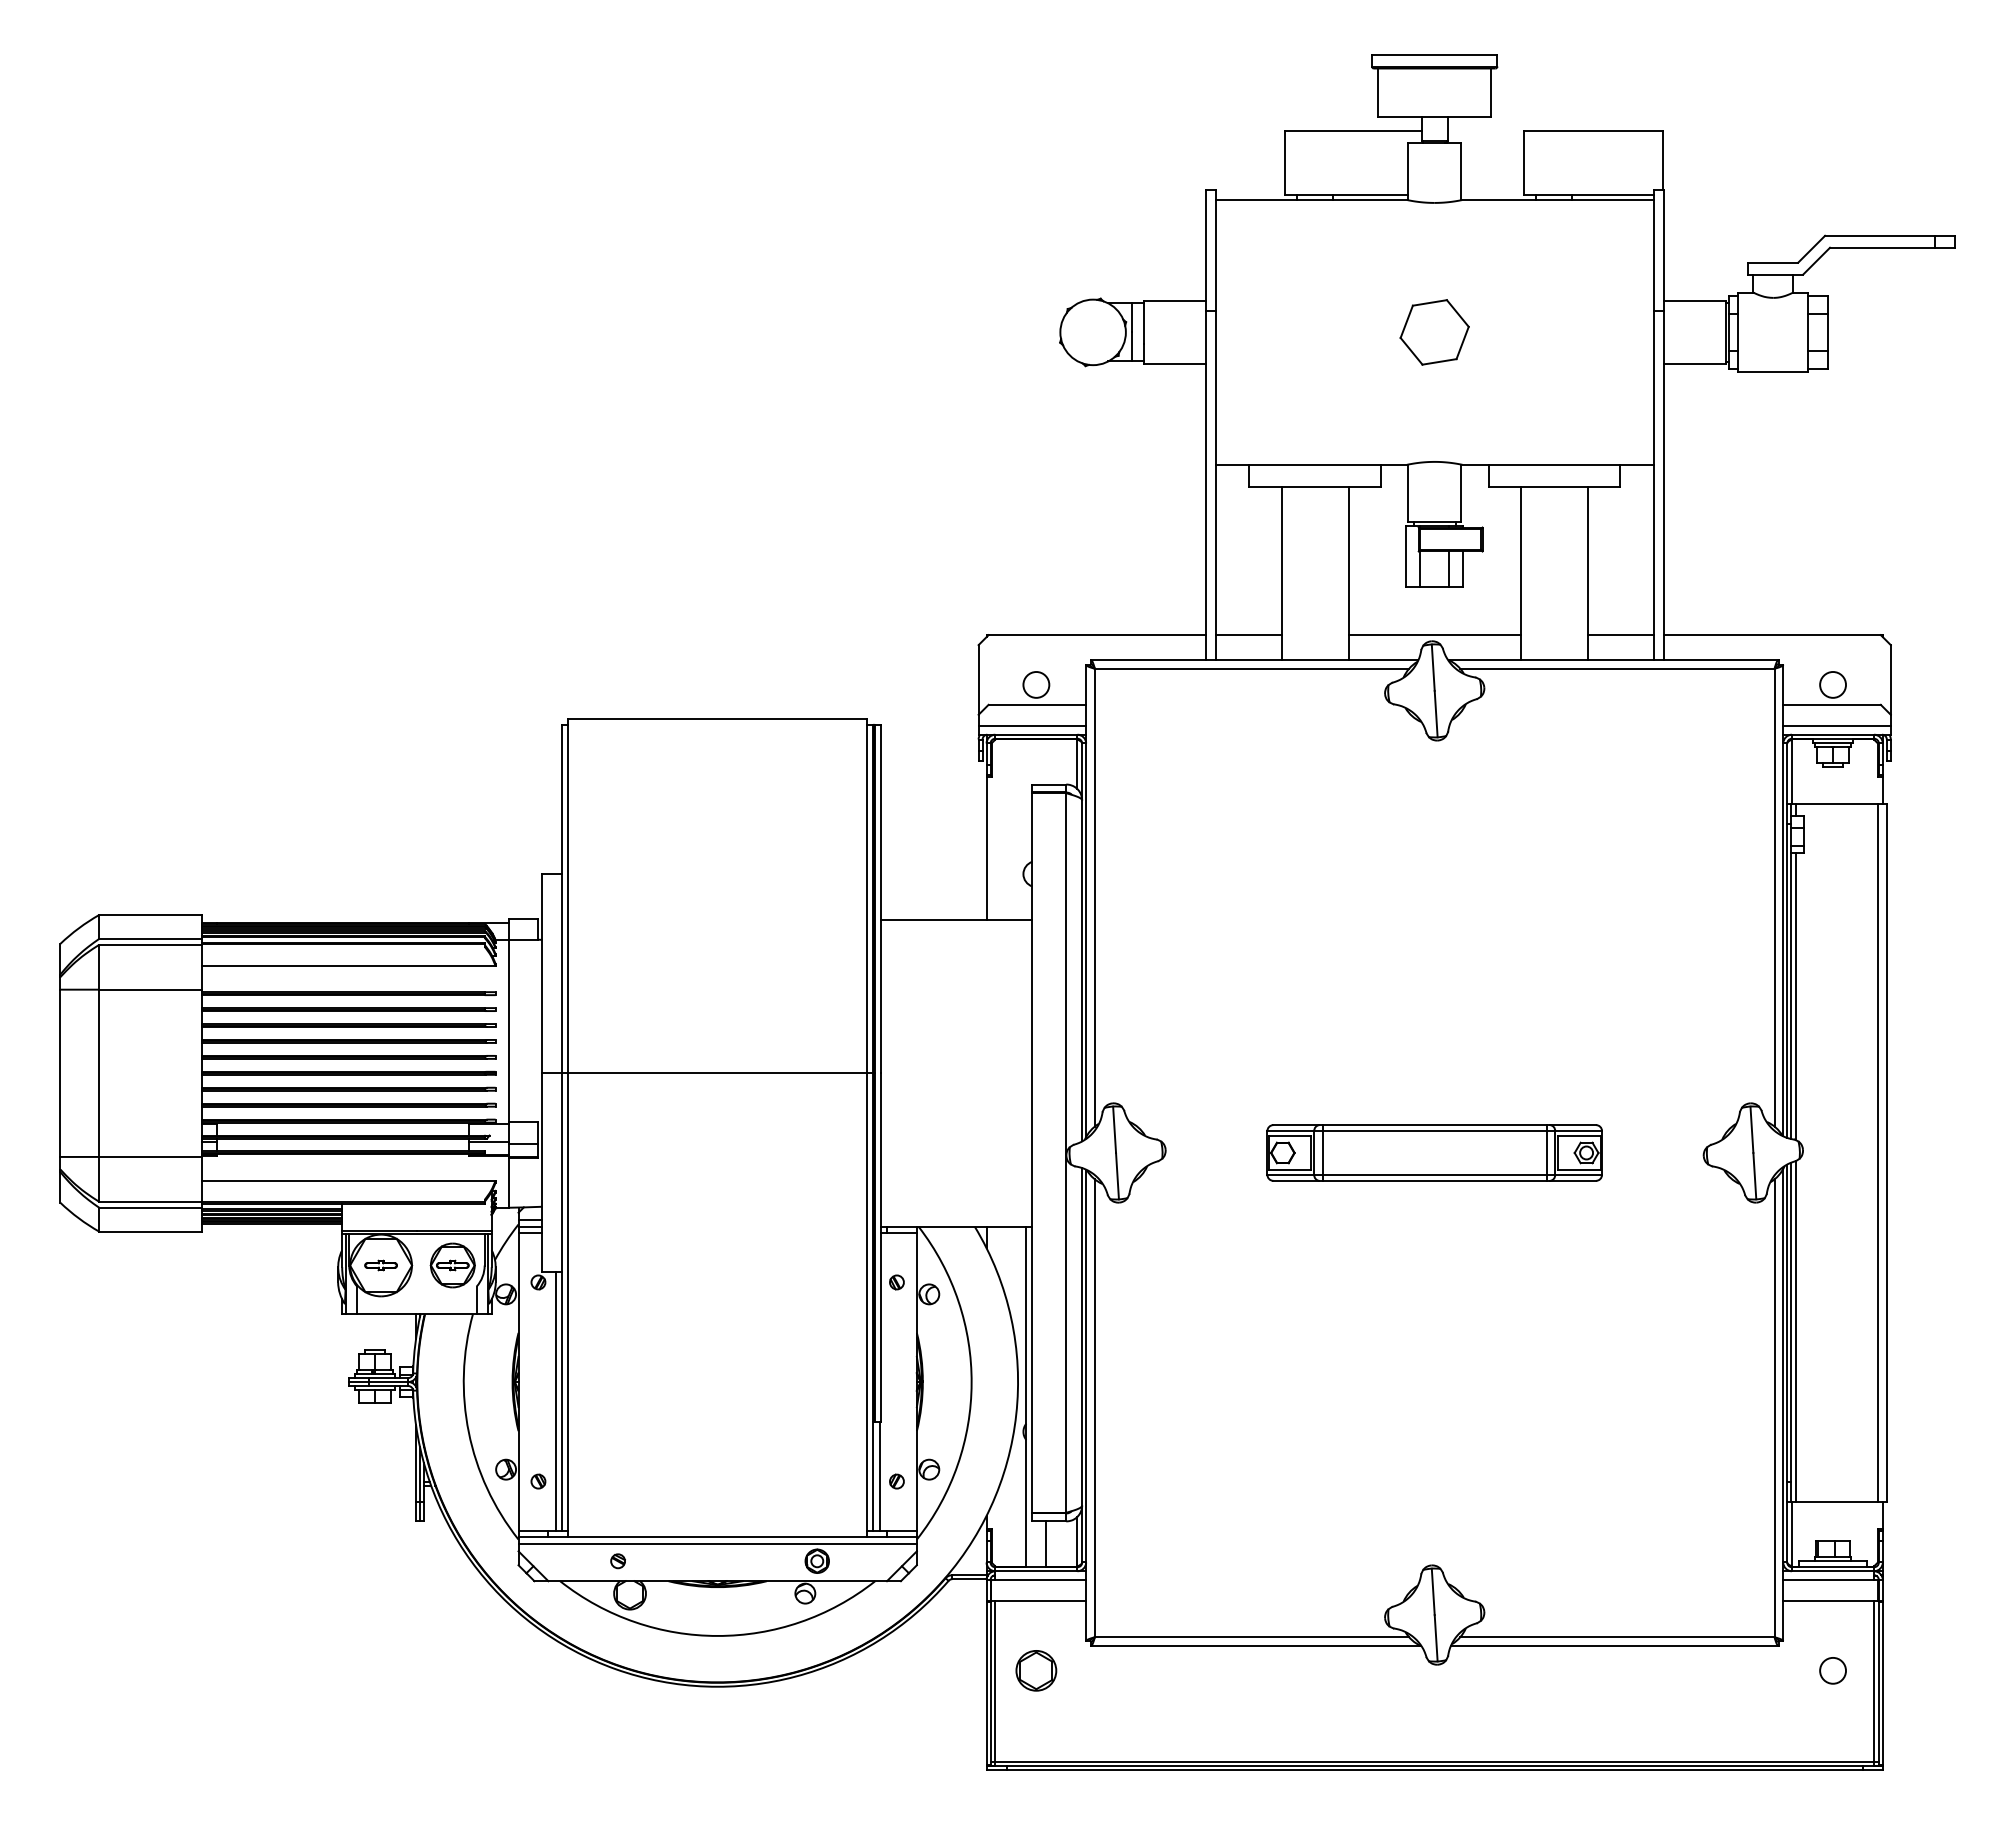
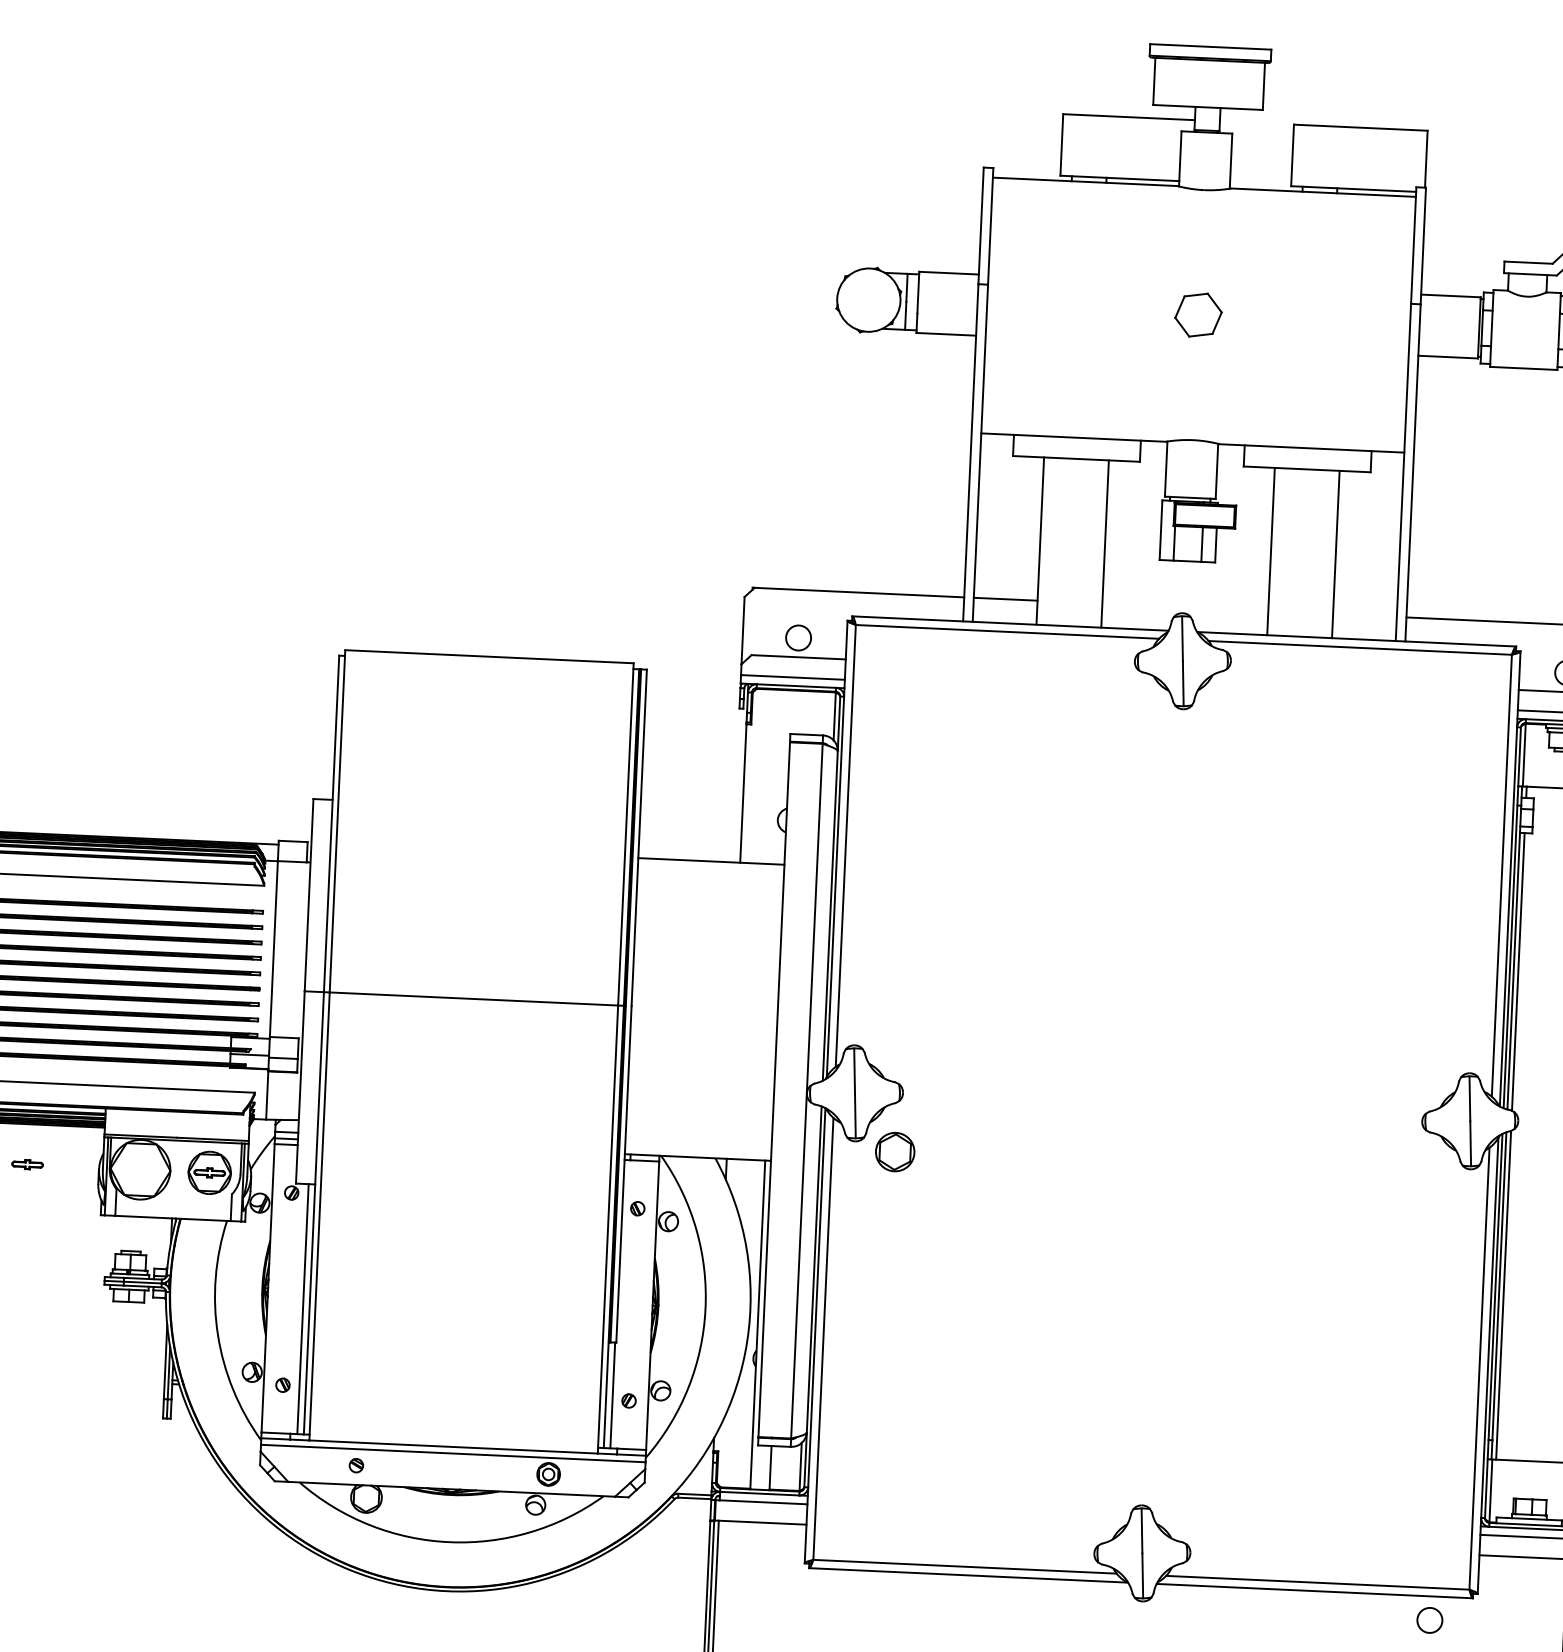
part: (1434, 332) -> (1198, 315), size x0.7
line: (1434, 635) -> (1185, 607), removed
line: (1620, 635) -> (1364, 615), removed
part: (1434, 1152) -> (1162, 1106), removed
part: (380, 1265) -> (27, 1164), moved
part: (1036, 1670) -> (895, 1151), moved
circle: (1832, 1670) -> (1429, 1620), moved

